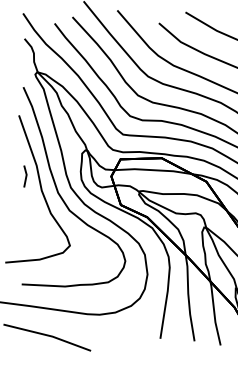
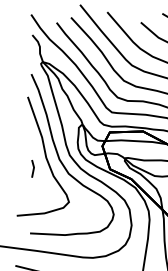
line: (25, 176) -> (33, 168), moved

